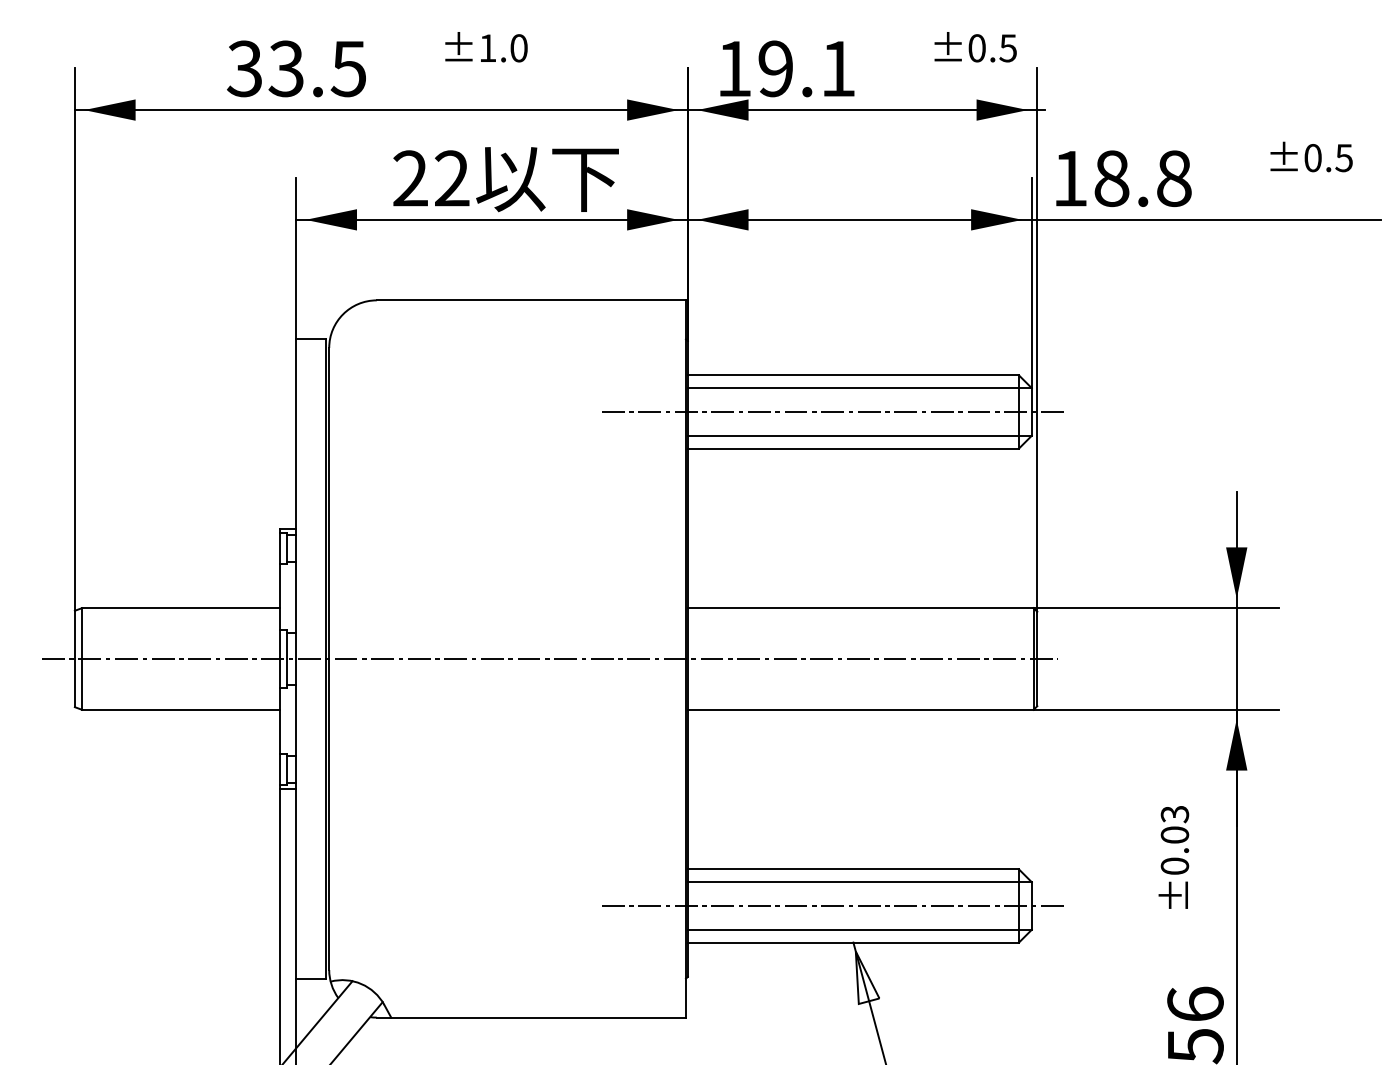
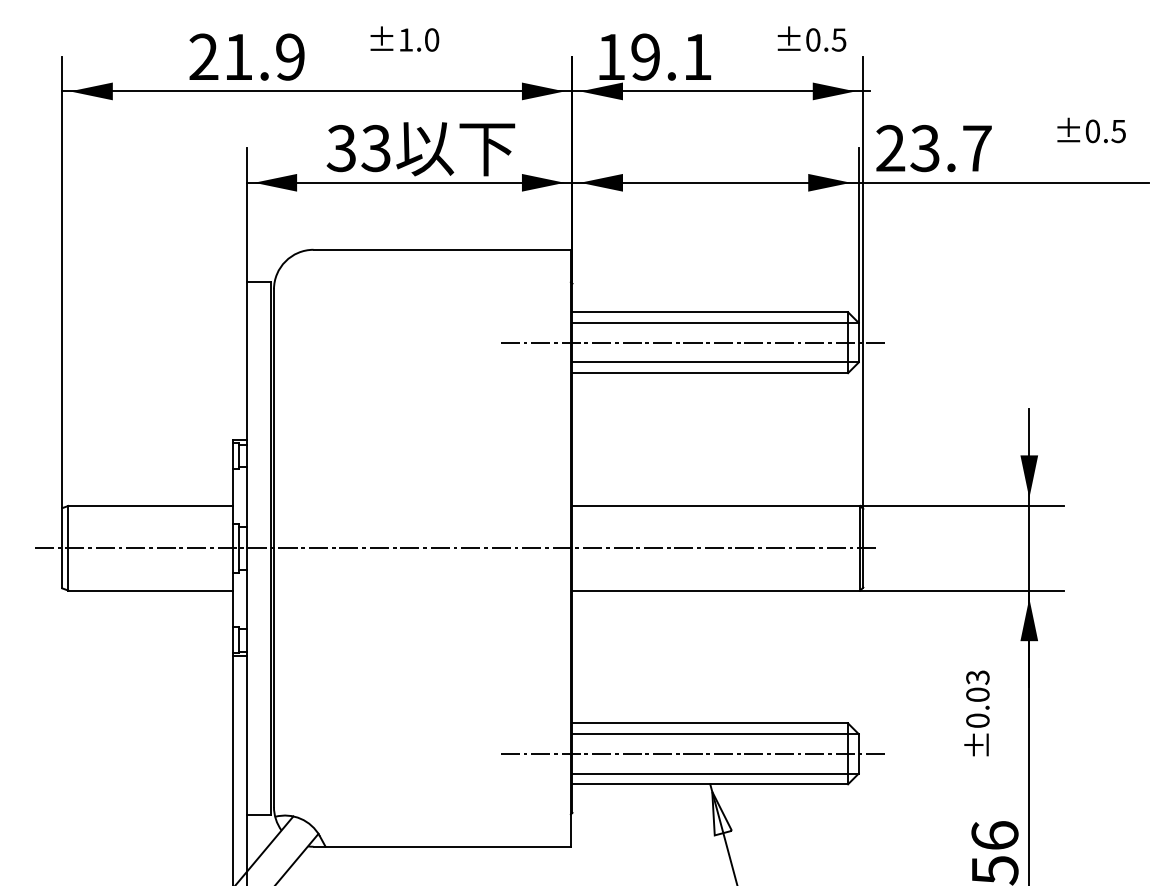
text: (296, 68) -> (246, 56), 33.5 -> 21.9
text: (430, 178) -> (358, 148), 22 -> 33
text: (1121, 178) -> (933, 148), 18.8 -> 23.7

